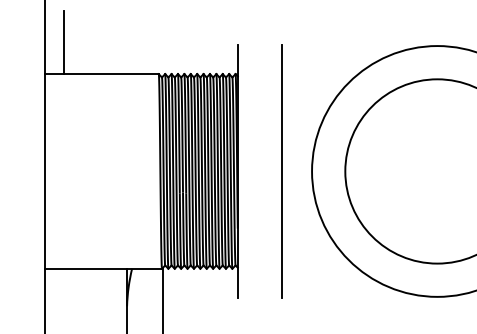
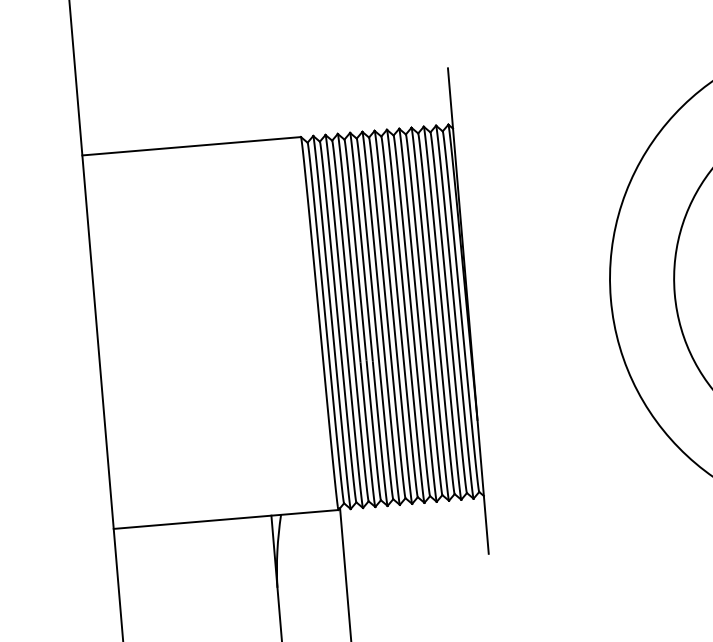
line: (63, 42) -> (112, 91), removed
line: (281, 171) -> (552, 304), removed

